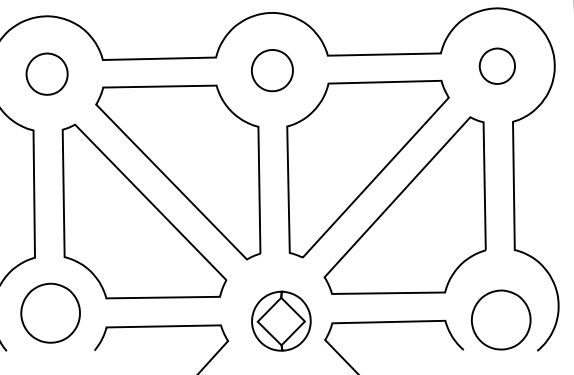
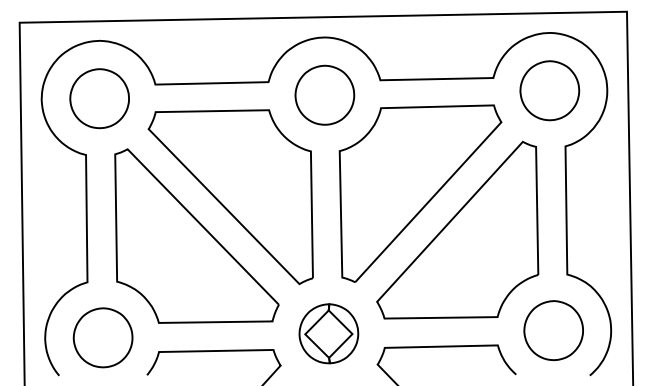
part: (496, 65) -> (549, 90), size x1.67
part: (271, 69) -> (324, 94), size x1.43
part: (46, 73) -> (99, 98), size x1.43
part: (500, 319) -> (553, 330), moved
part: (280, 320) -> (328, 333), moved

